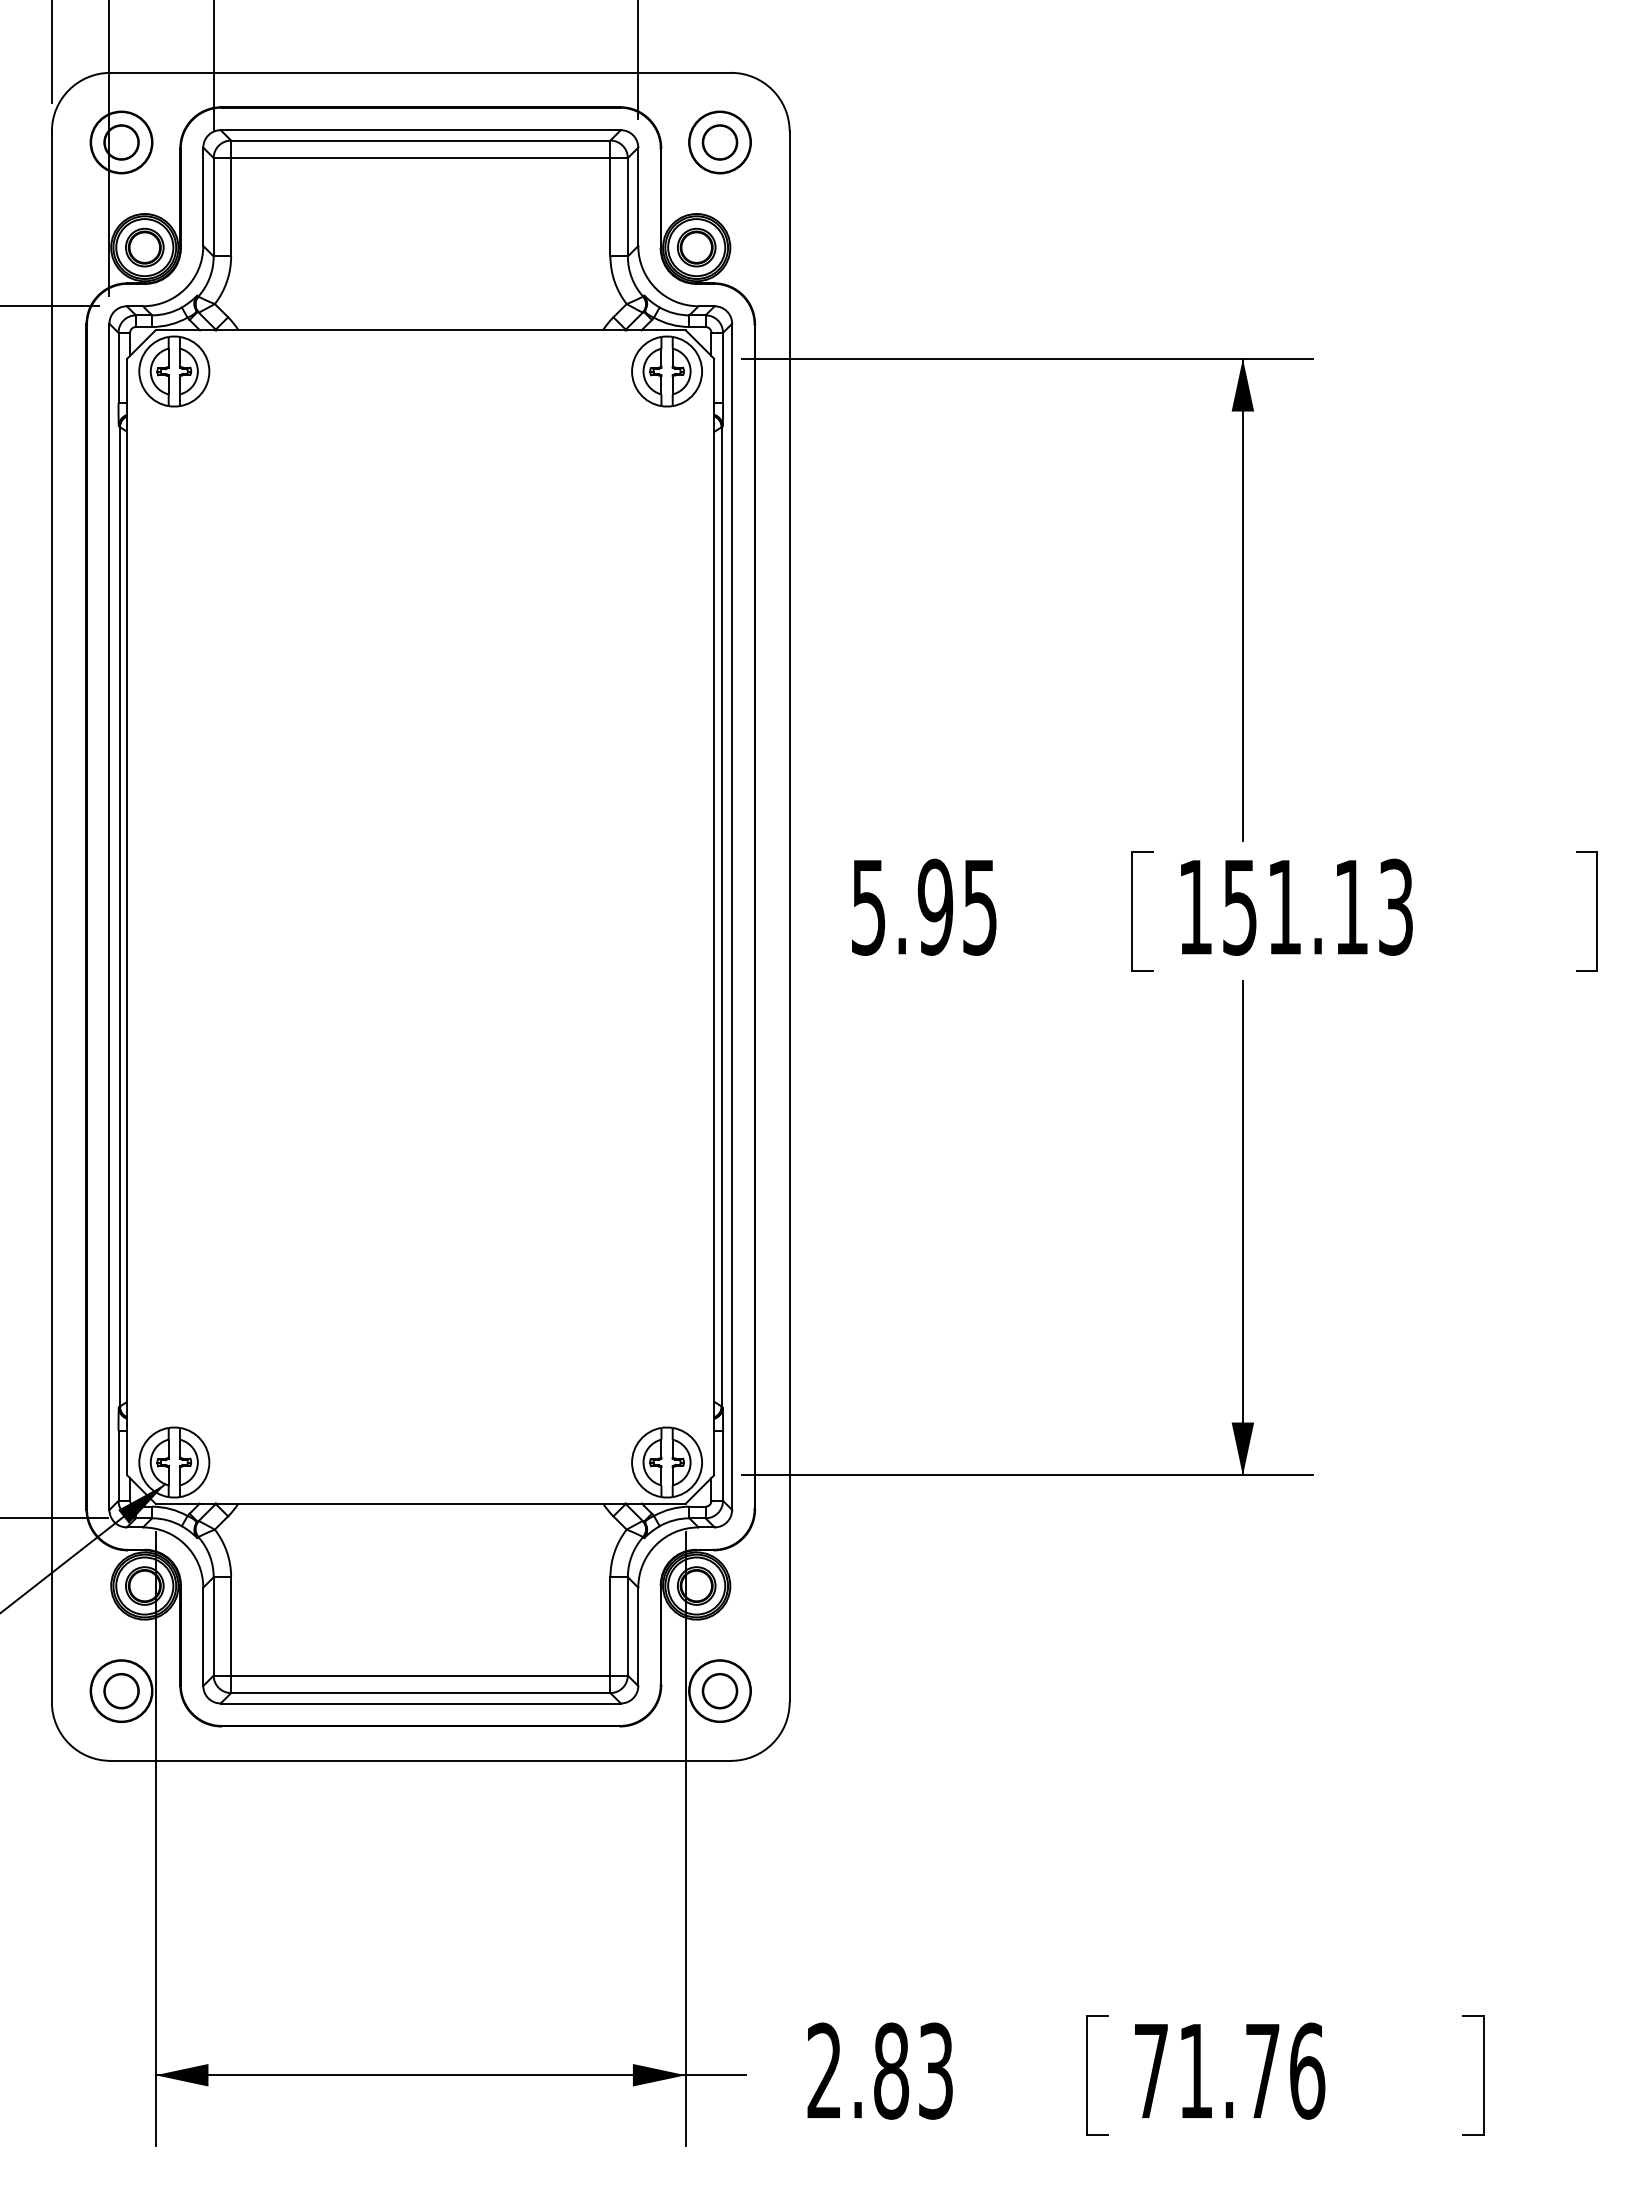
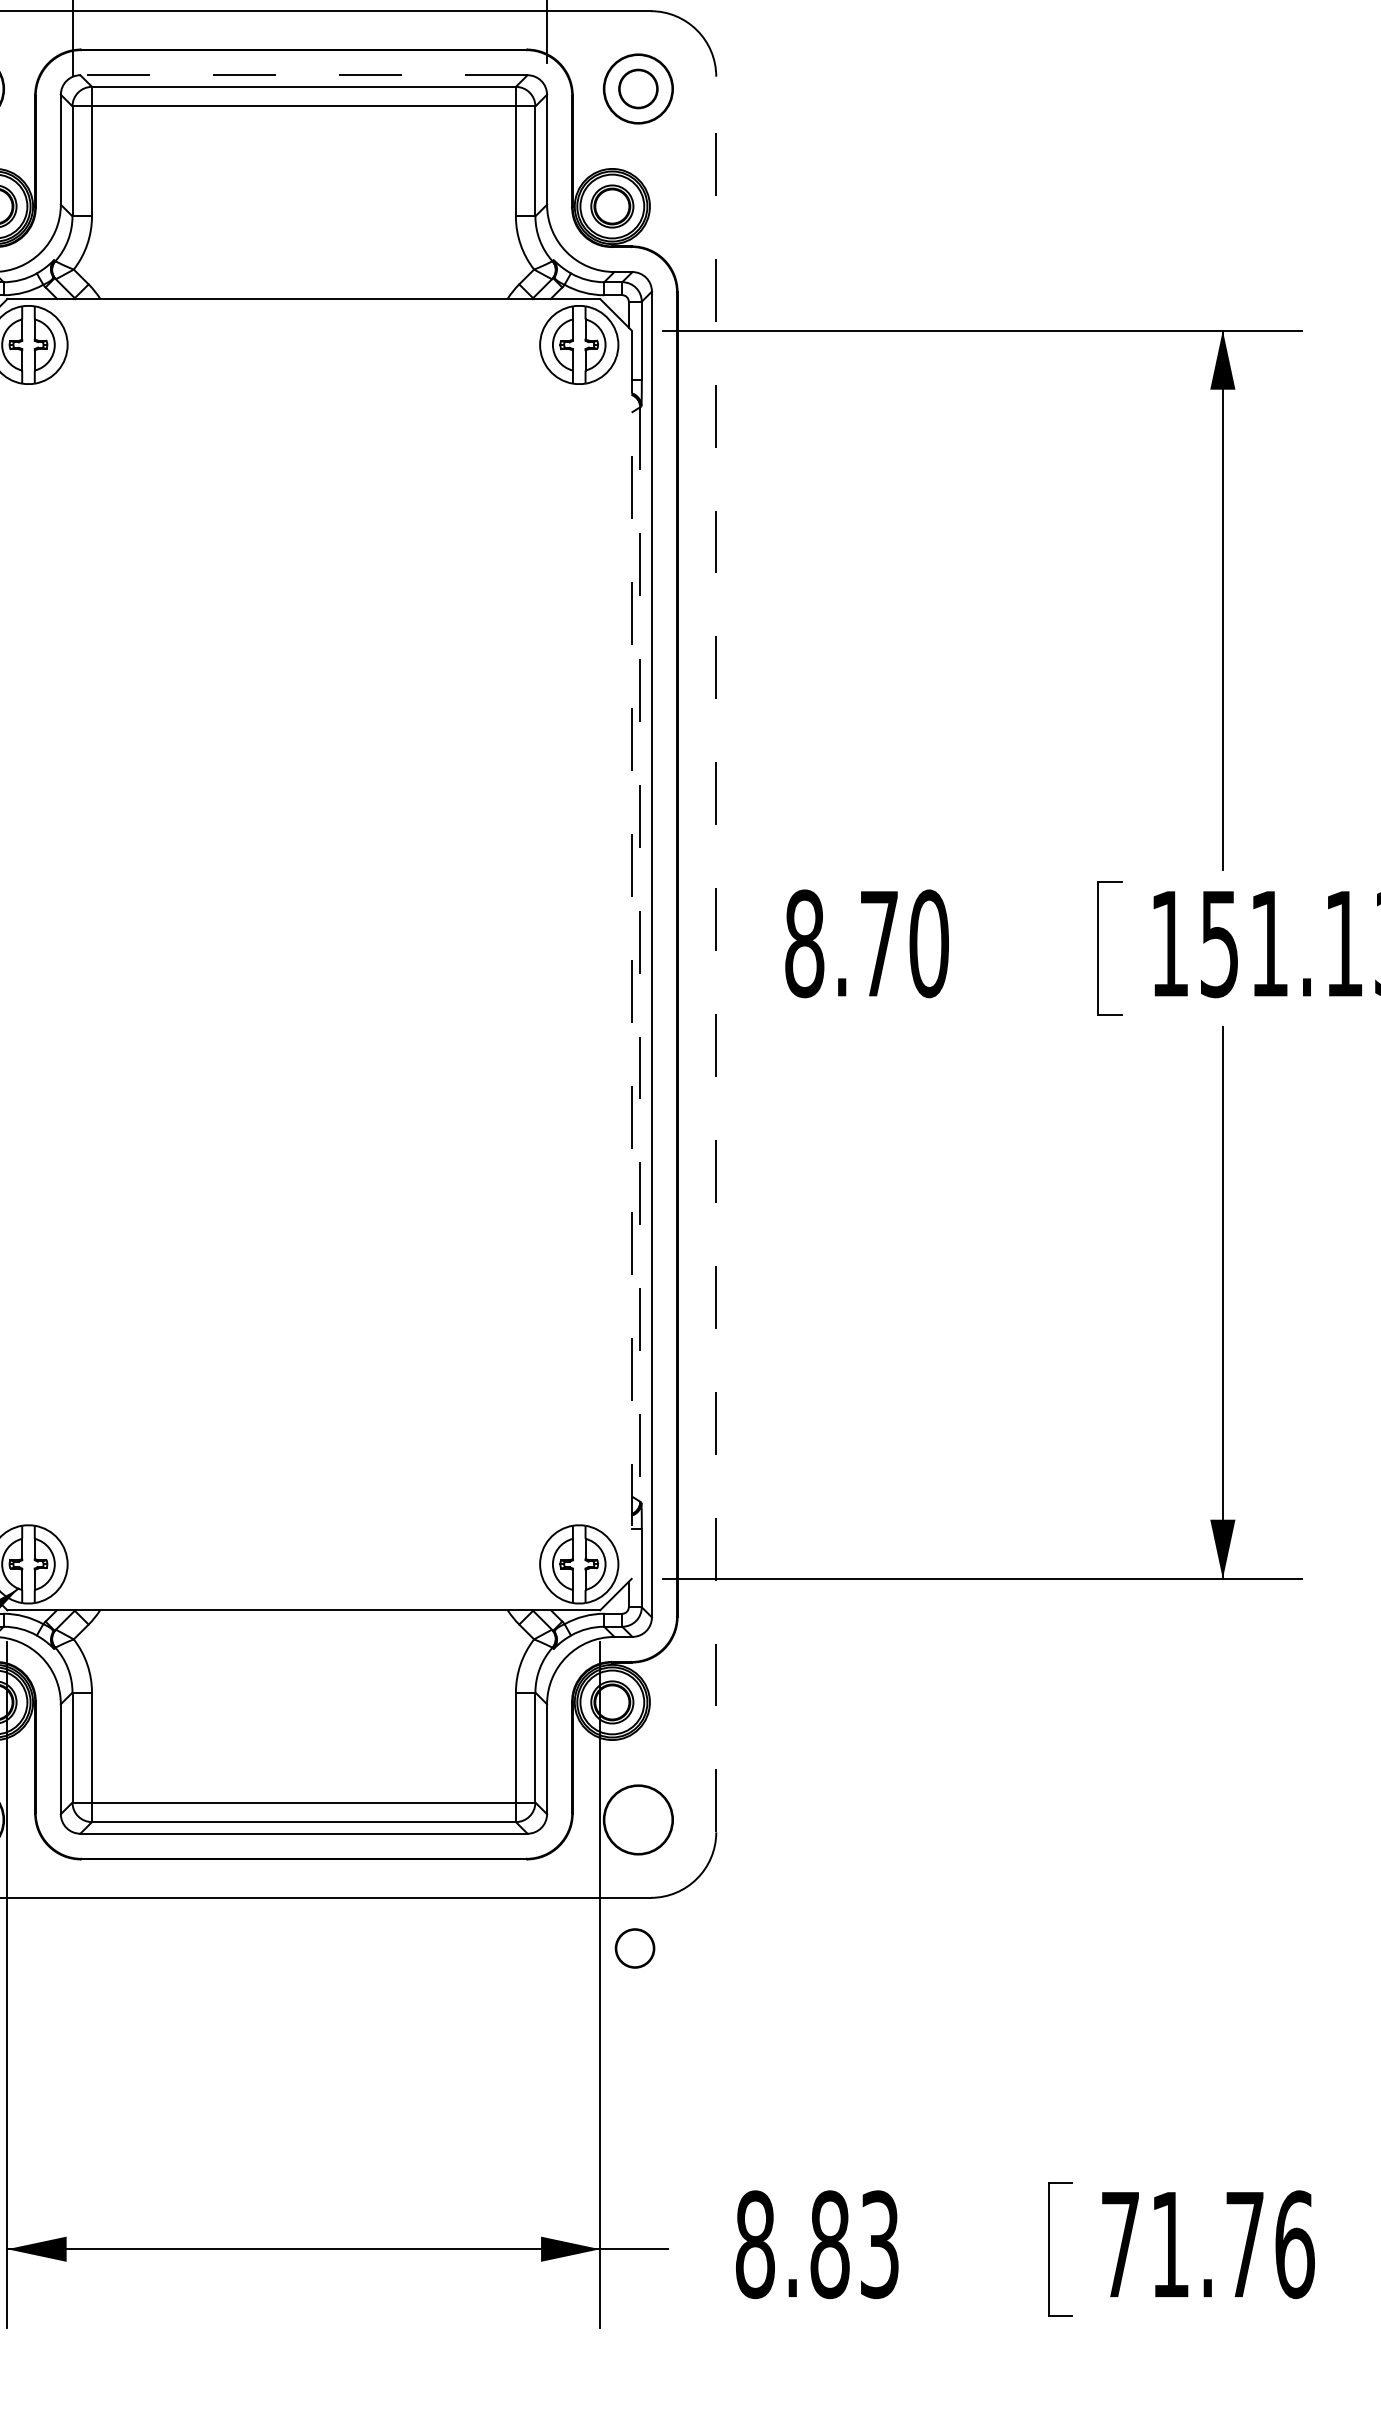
line: (420, 130) -> (303, 75), solid -> dashed
text: (924, 906) -> (866, 942), 5.95 -> 8.70
line: (721, 916) -> (640, 954), solid -> dashed
line: (789, 916) -> (716, 954), solid -> dashed
line: (714, 917) -> (632, 955), solid -> dashed
part: (719, 1691) -> (634, 1948), moved
text: (824, 2070) -> (755, 2243), 2.83 -> 8.83

